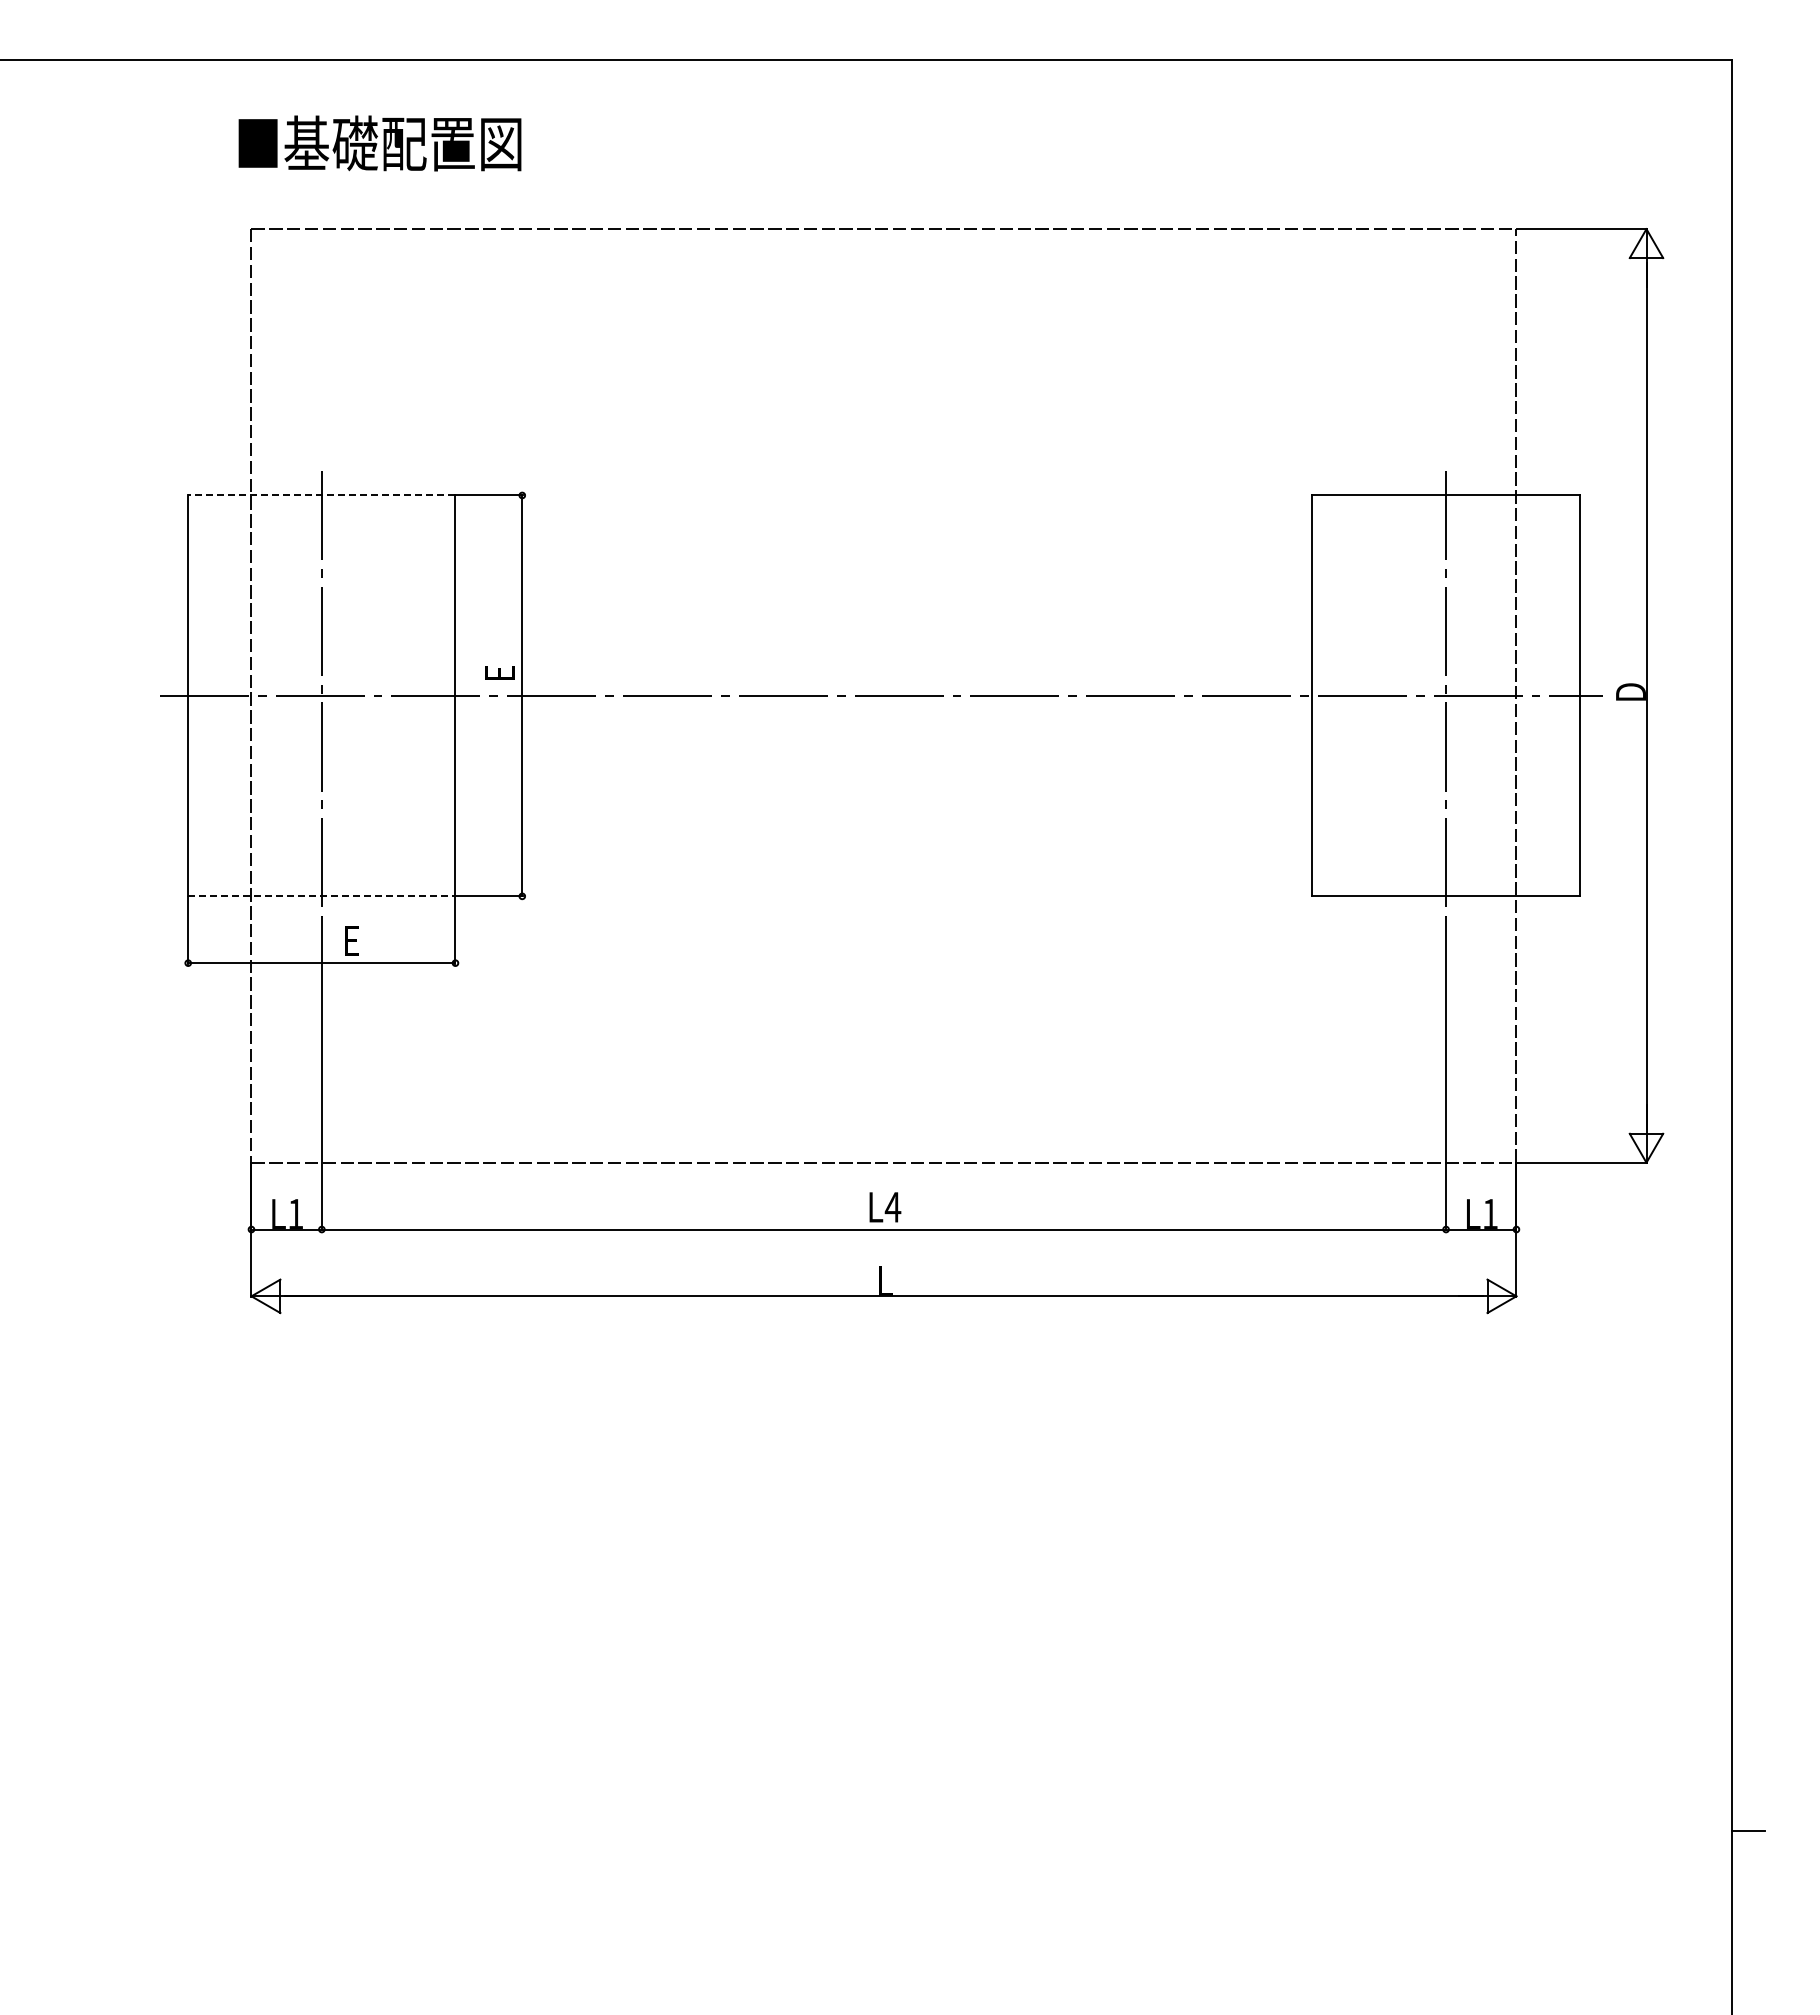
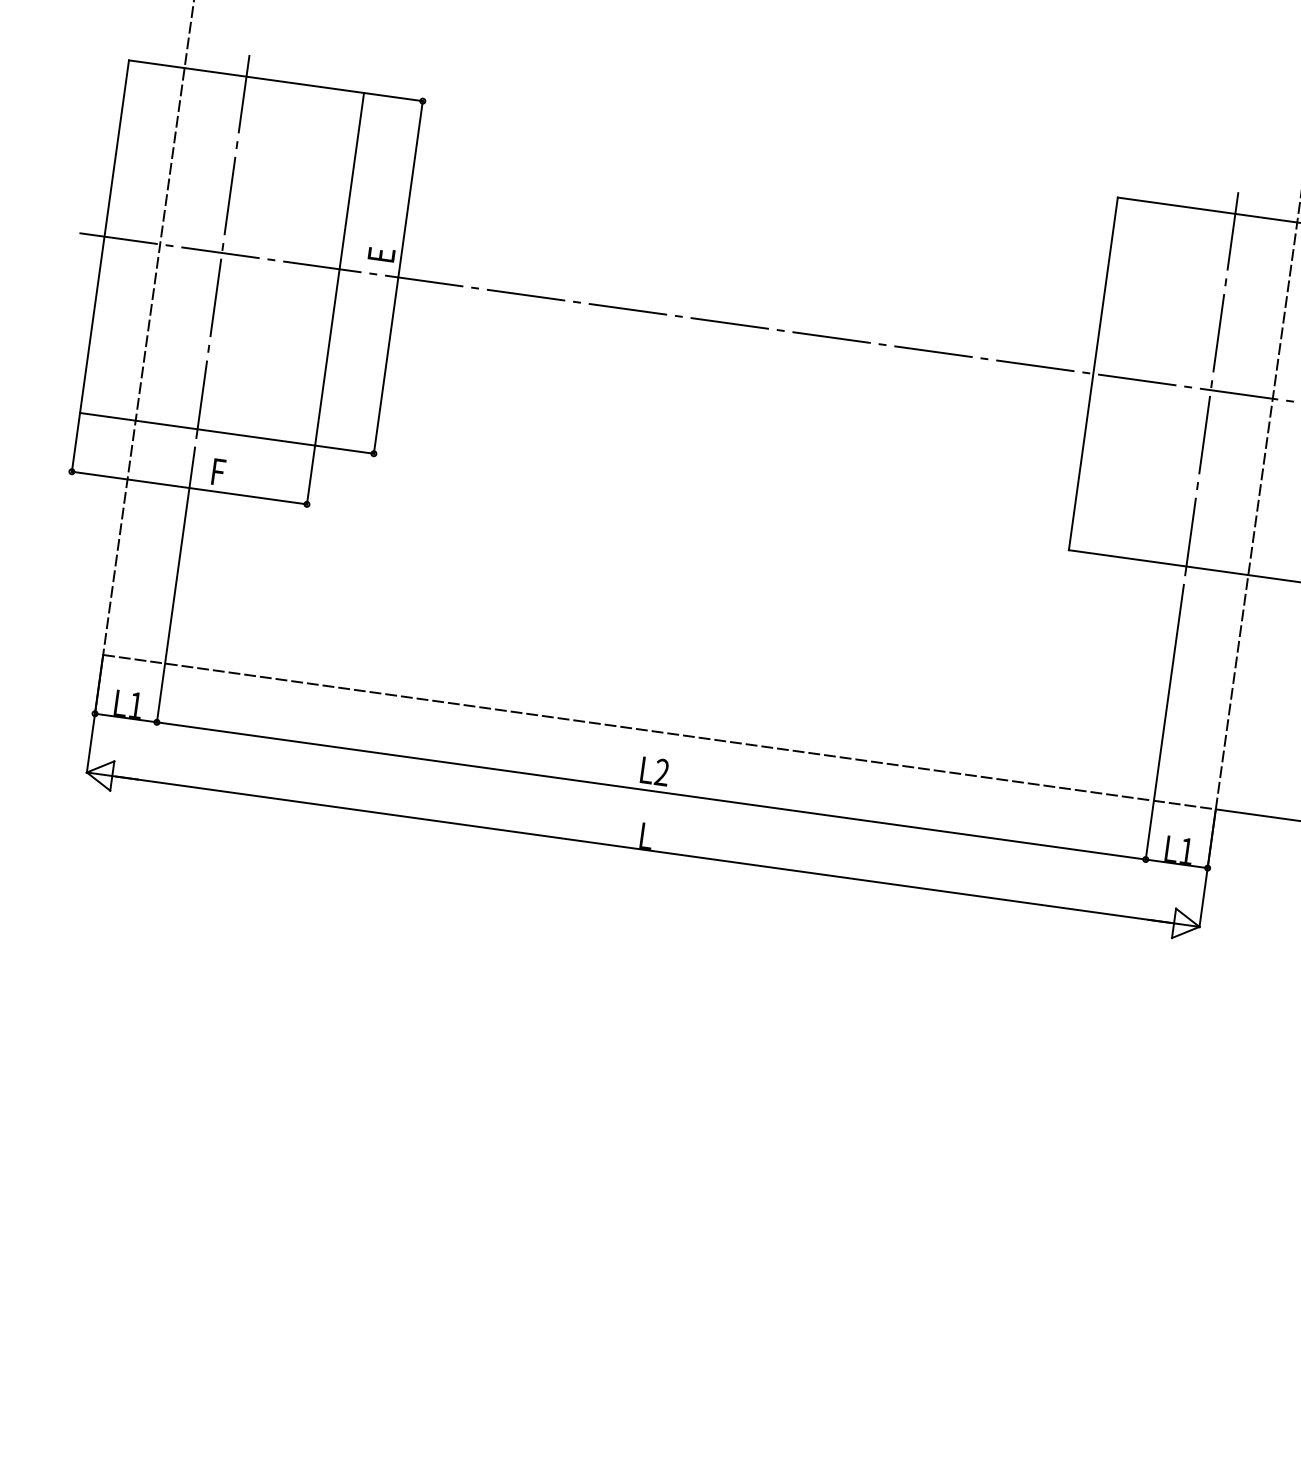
line: (321, 495) -> (246, 76), dashed -> solid
line: (321, 896) -> (197, 429), dashed -> solid
text: (353, 948) -> (219, 479), E -> F
text: (892, 1206) -> (661, 771), L4 -> L2

